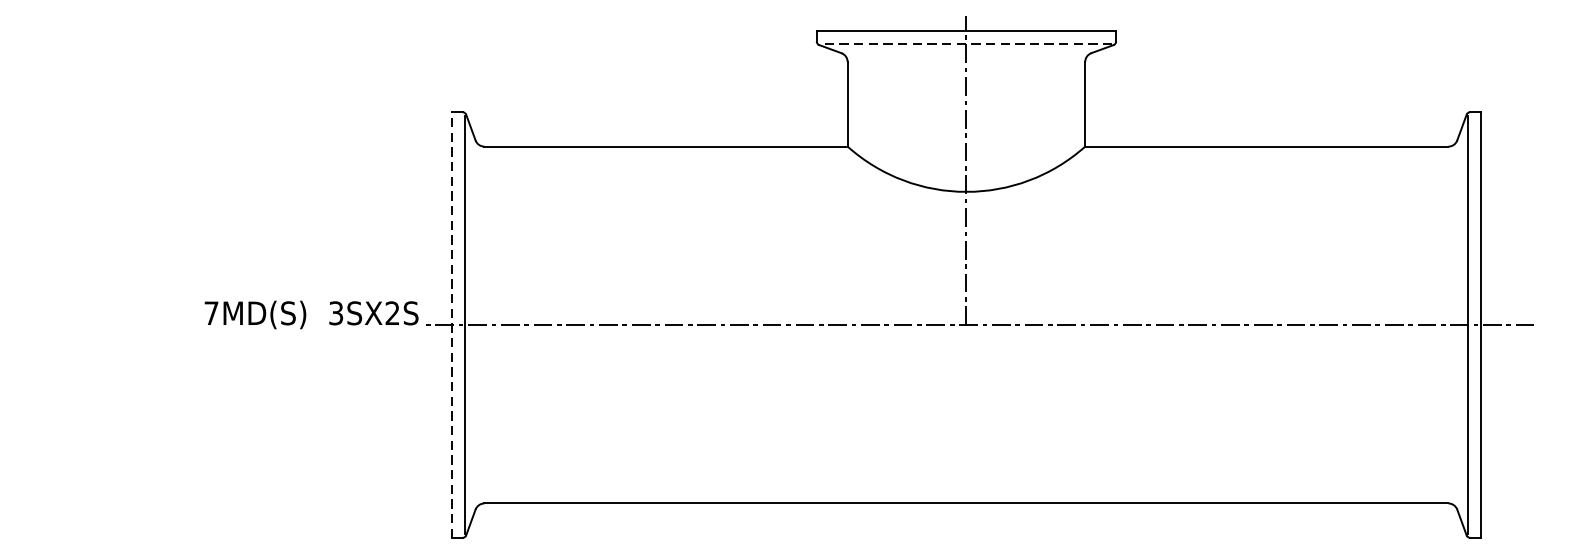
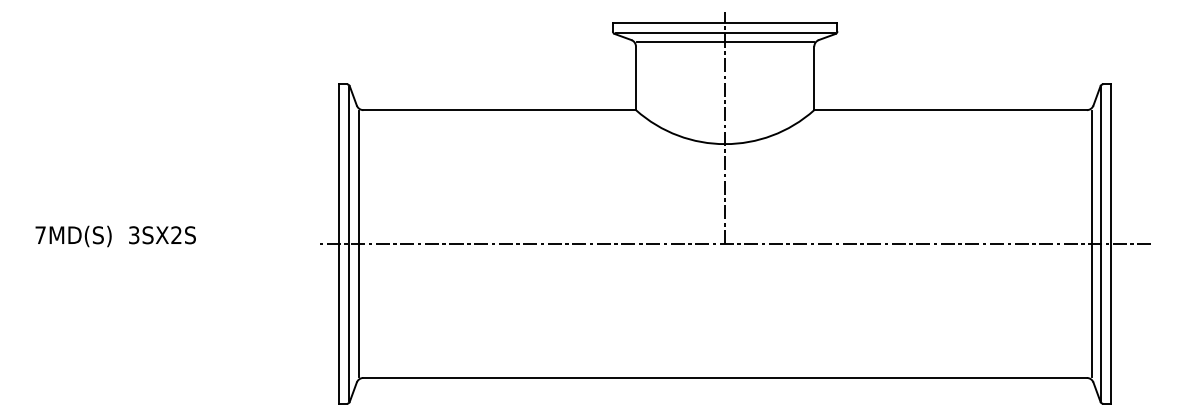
line: (966, 44) -> (725, 33), dashed -> solid
line: (965, 55) -> (724, 41), added
text: (311, 314) -> (115, 236), moved
line: (452, 325) -> (339, 244), dashed -> solid
line: (477, 325) -> (358, 244), added
line: (1454, 325) -> (1091, 244), added

